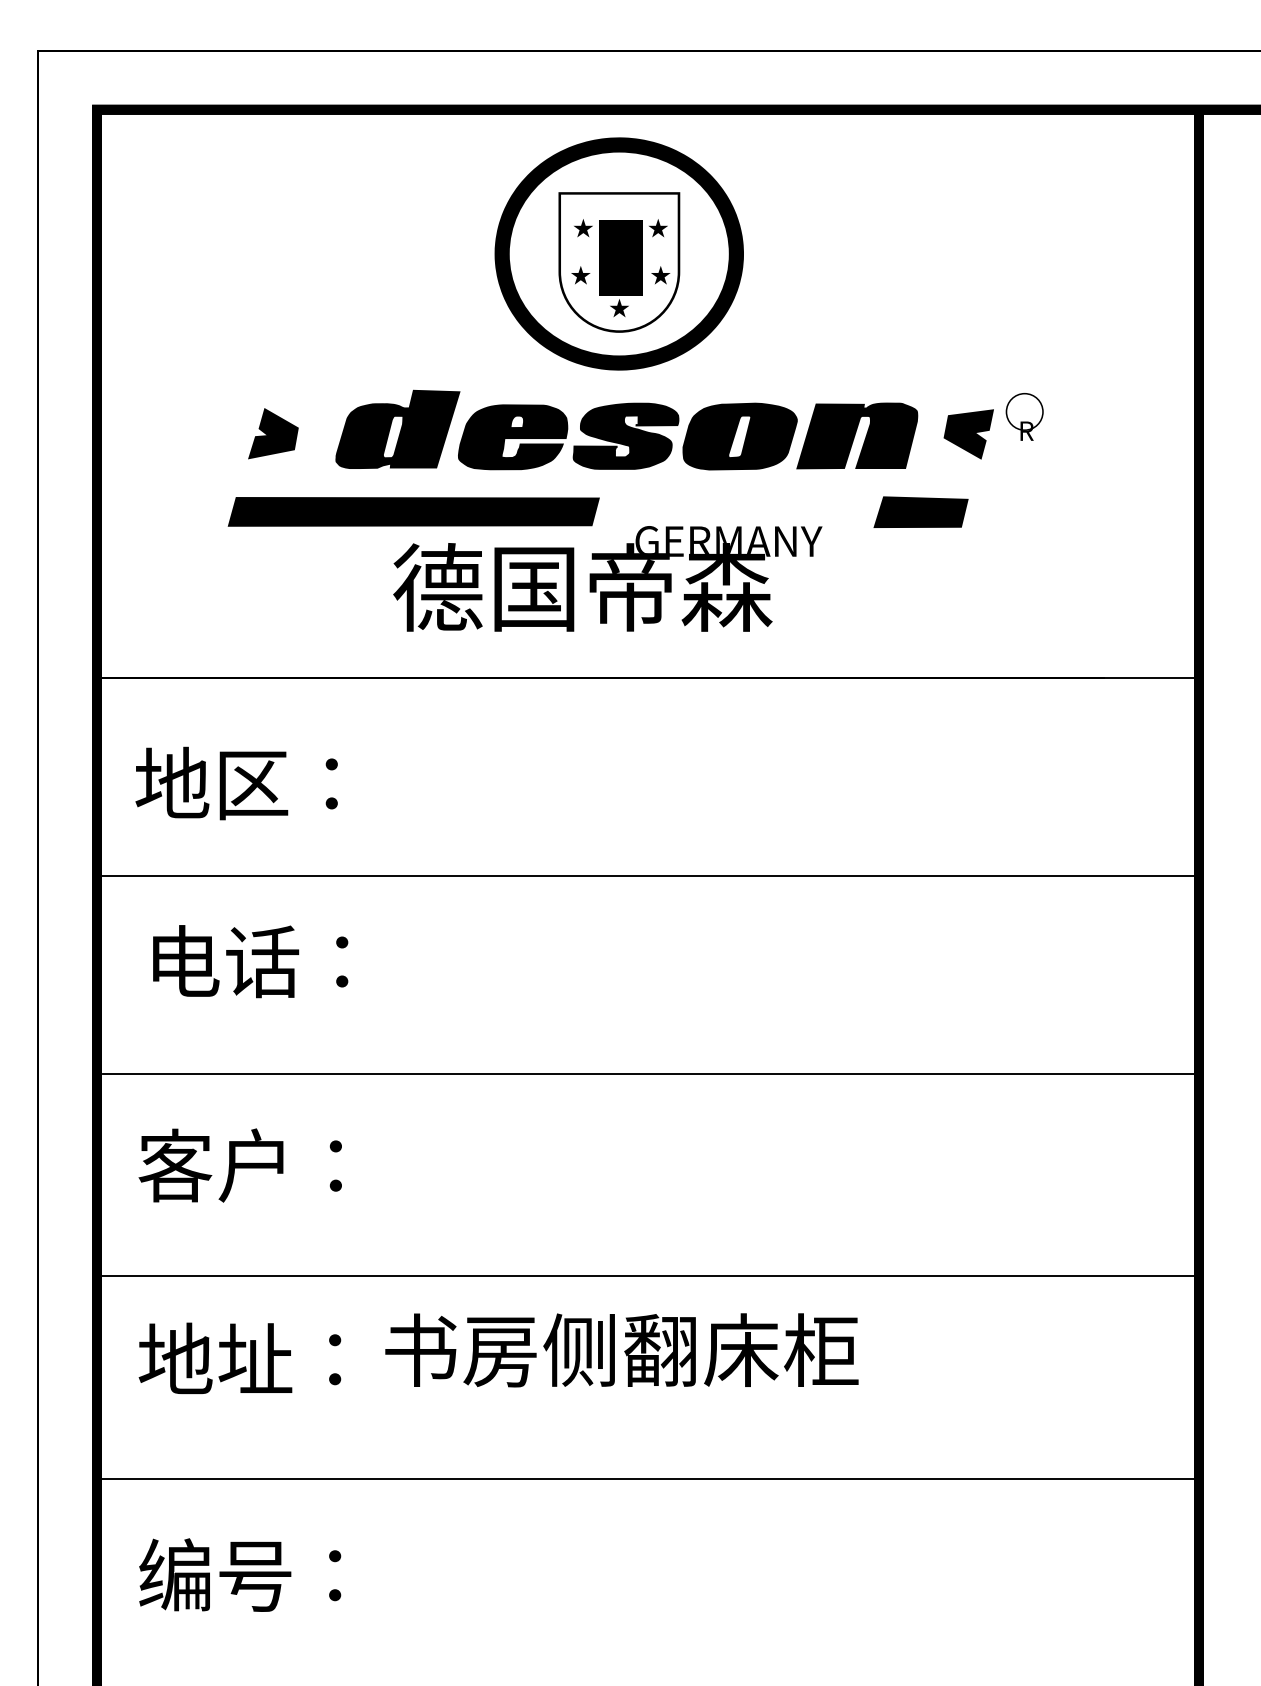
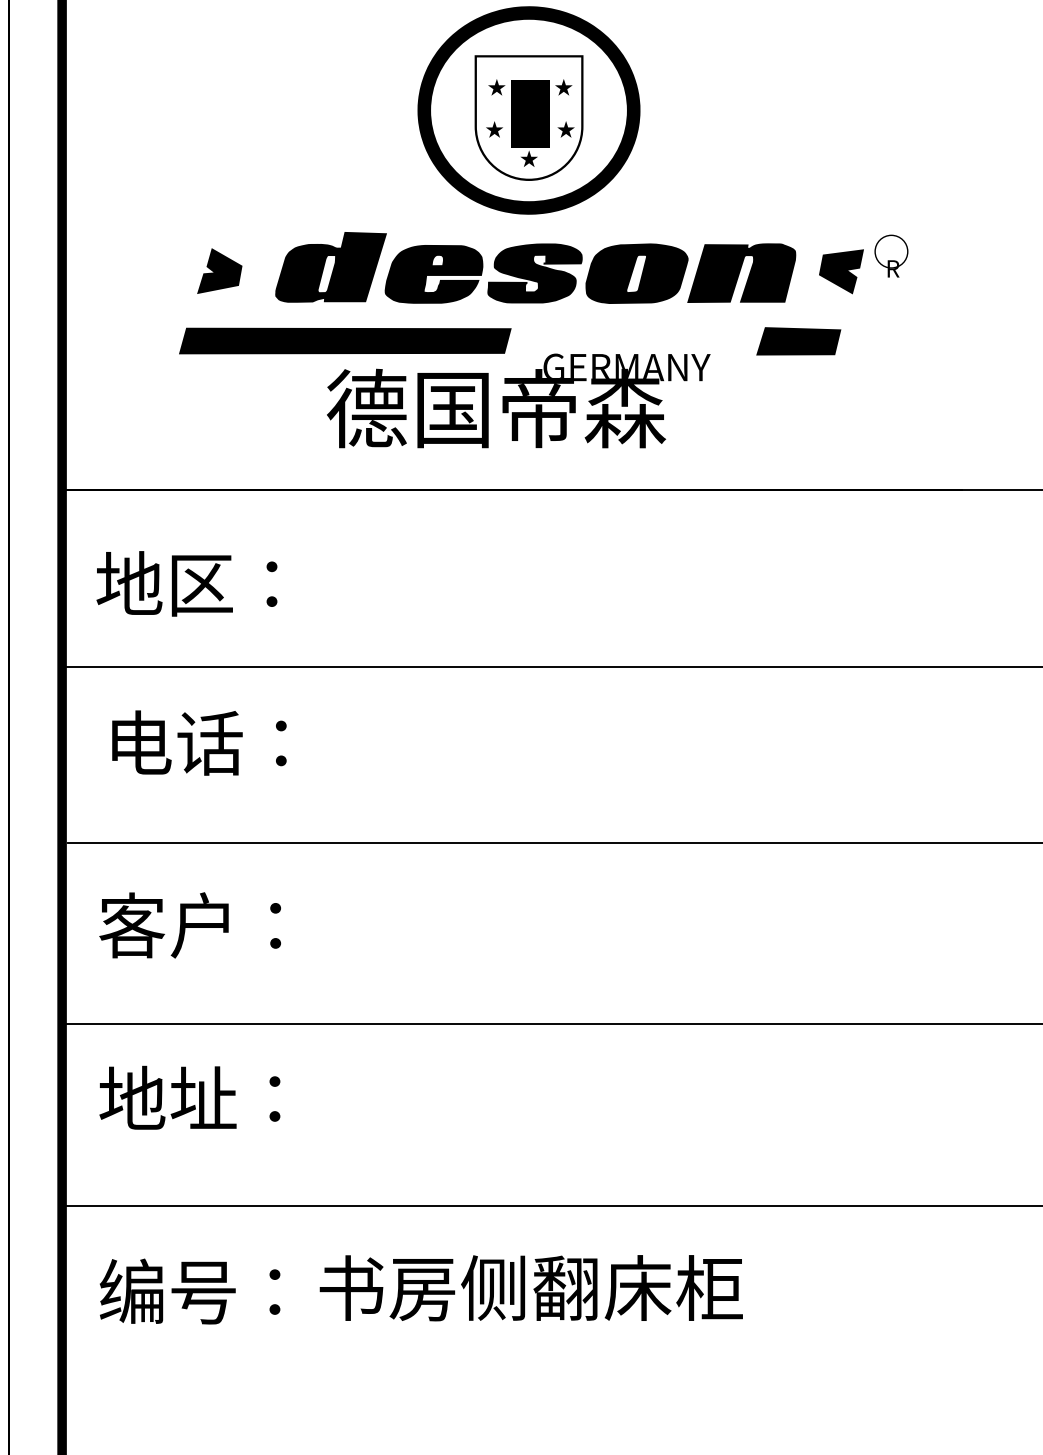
text: (621, 1350) -> (530, 1288), moved

